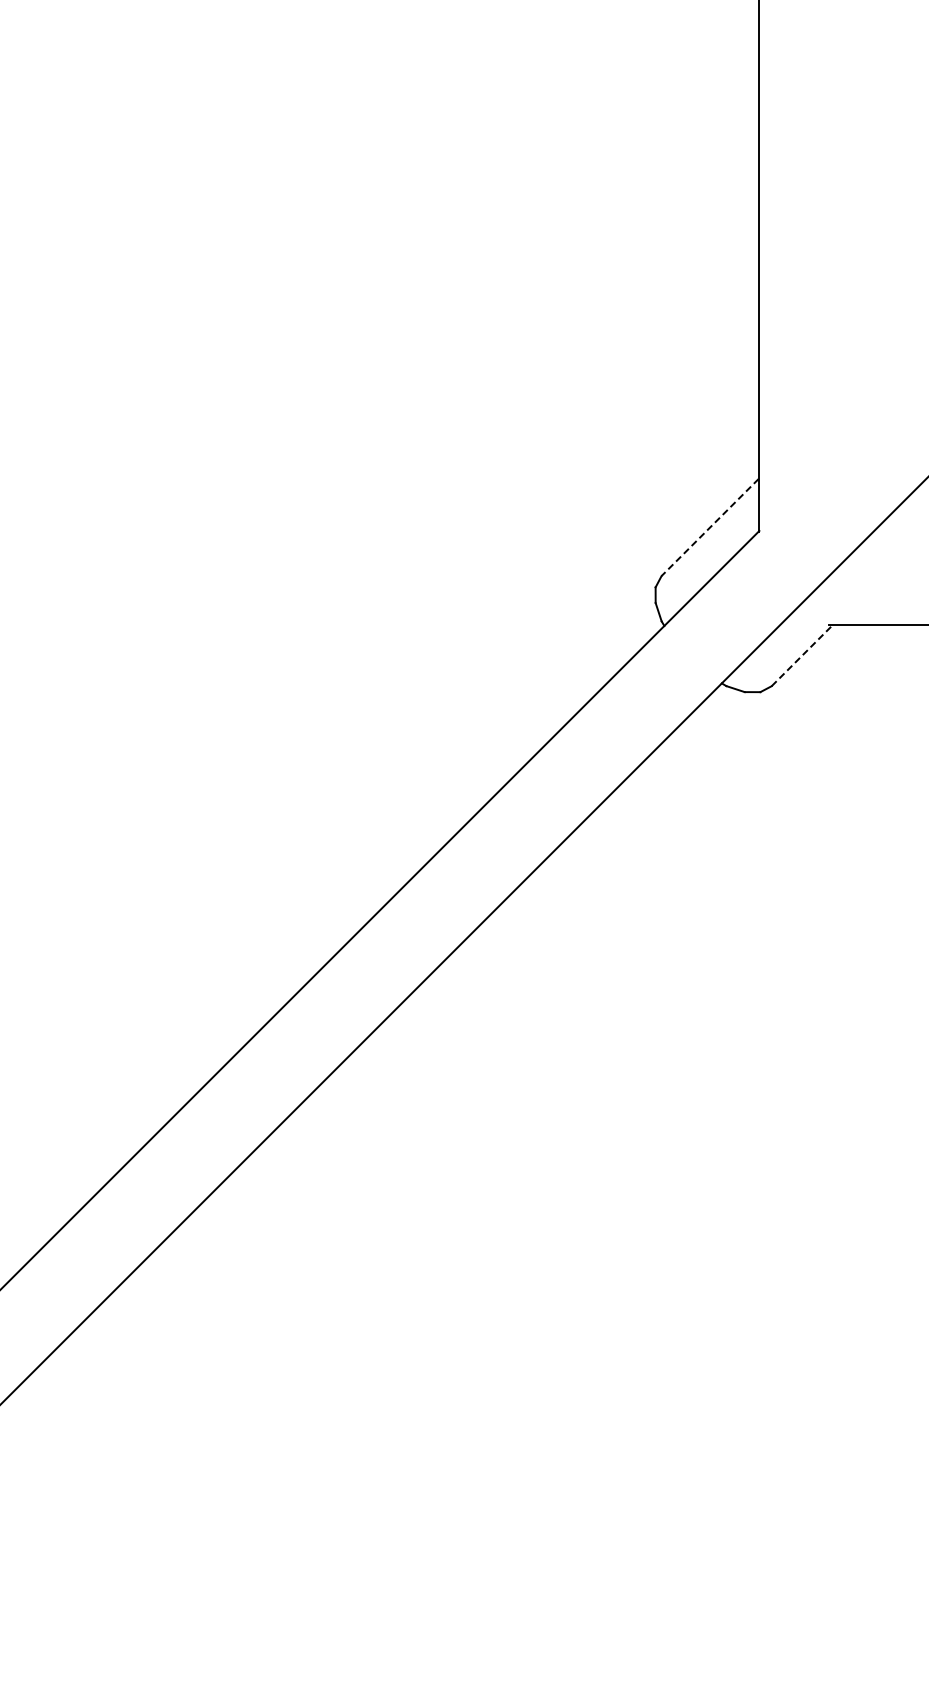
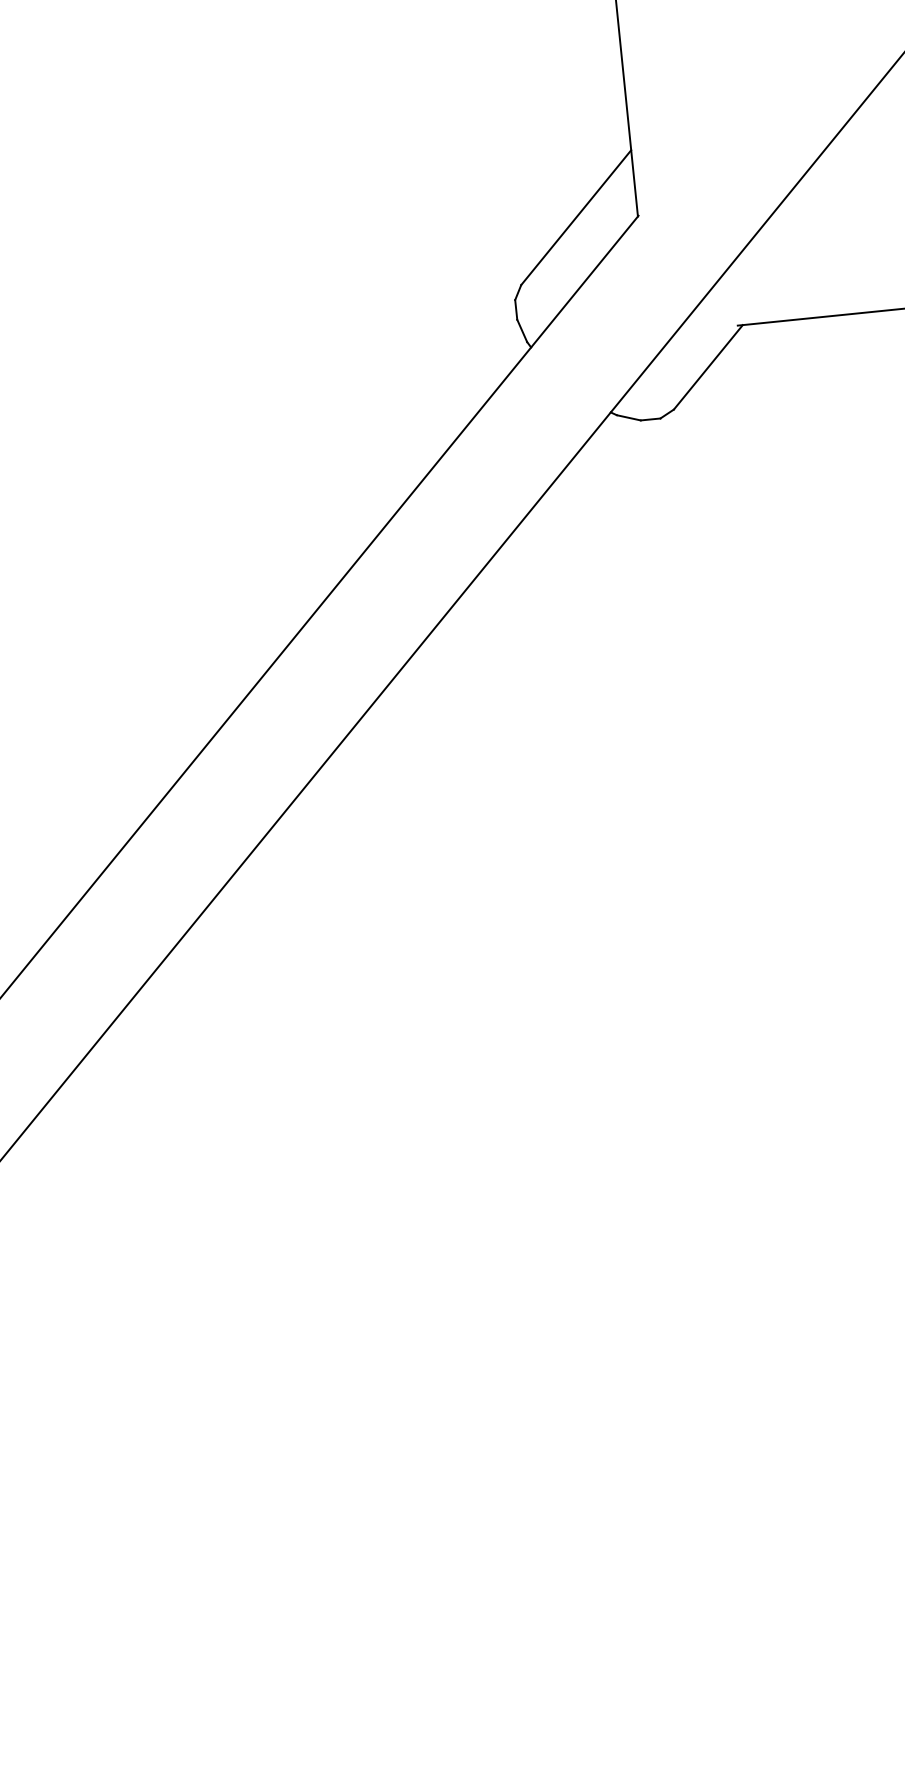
line: (710, 527) -> (576, 217), dashed -> solid
line: (802, 655) -> (708, 366), dashed -> solid

